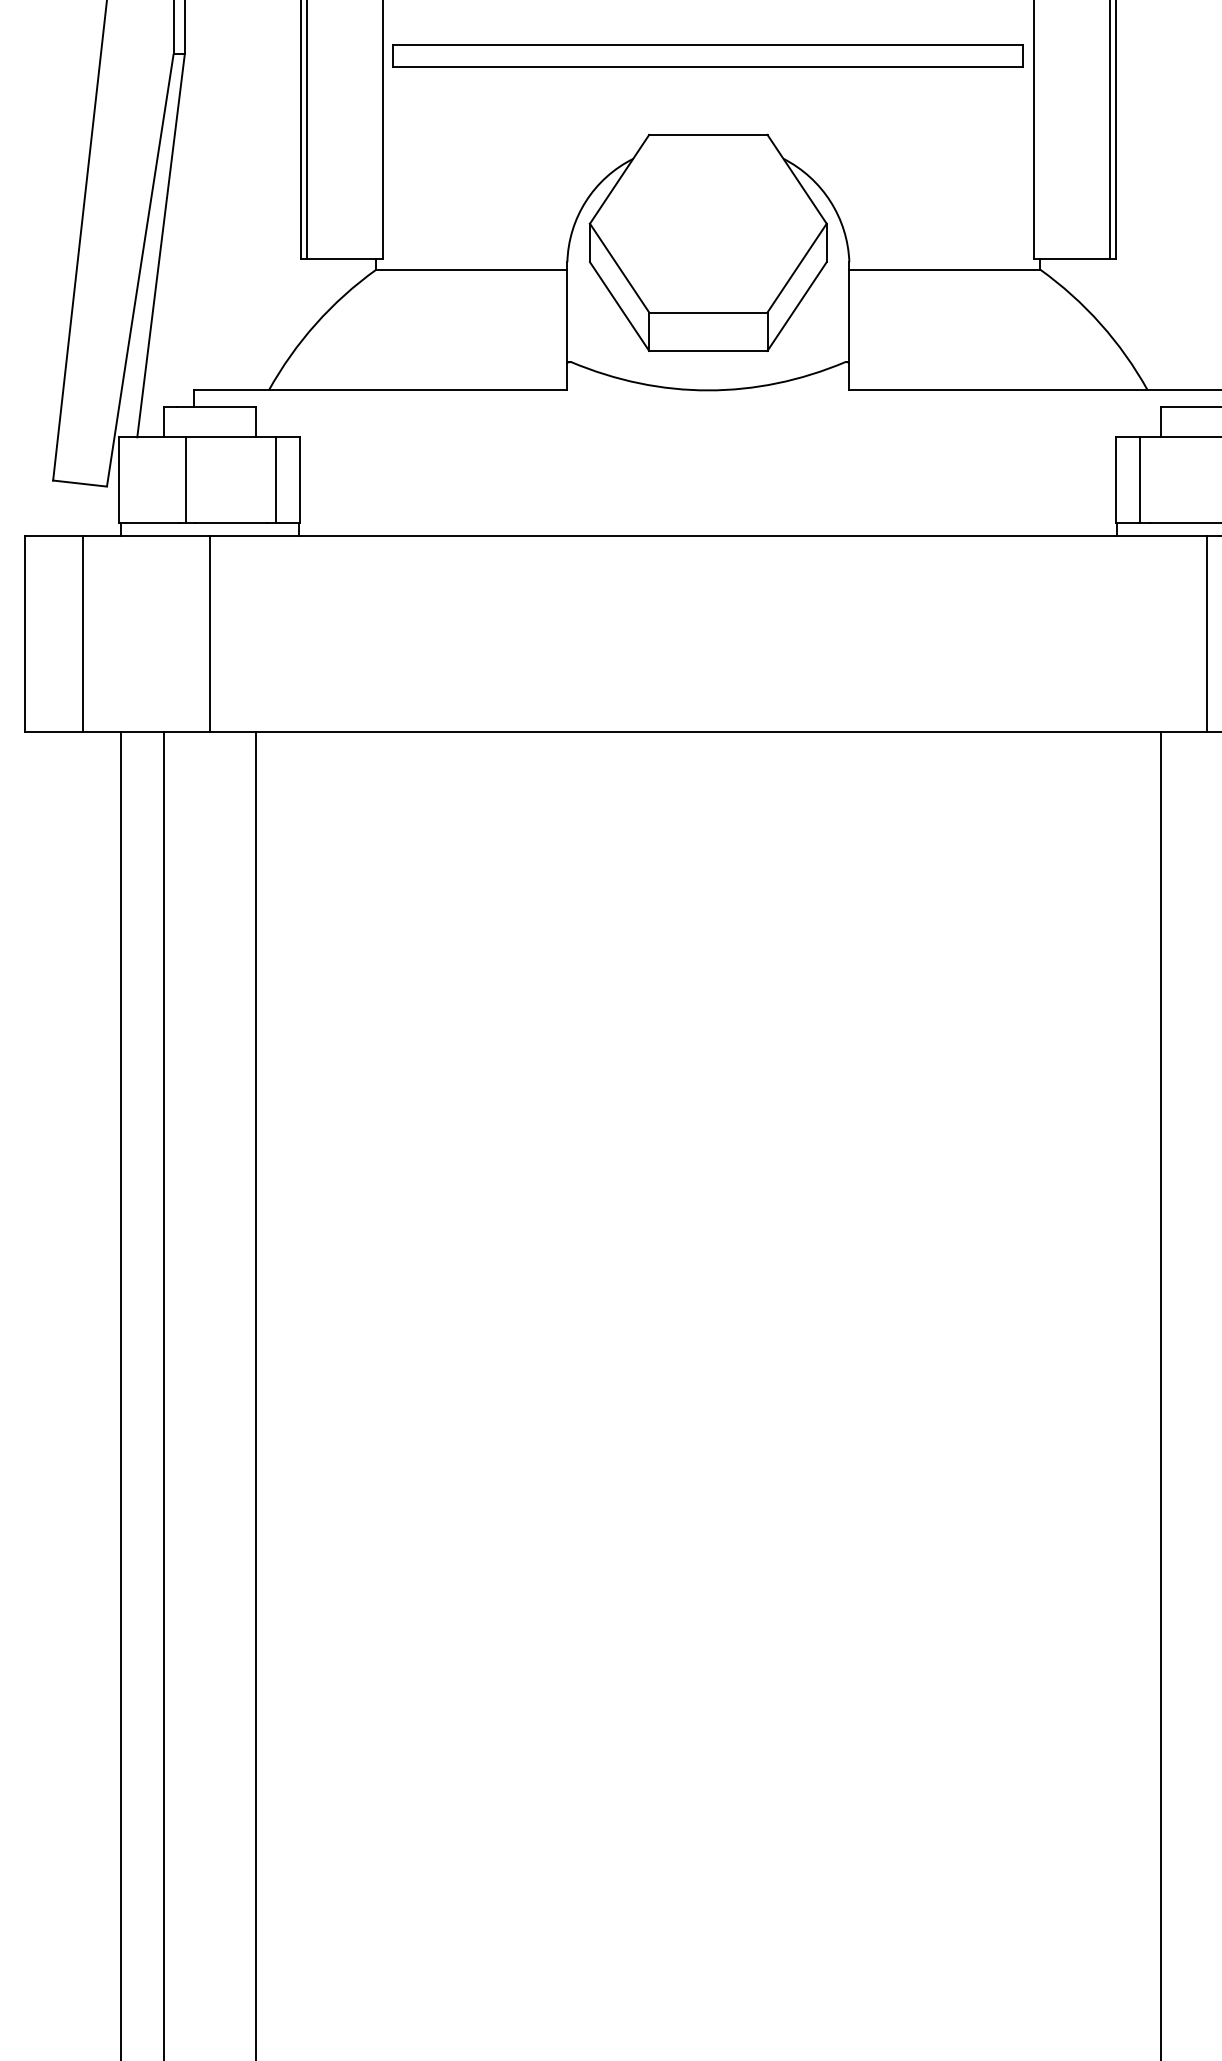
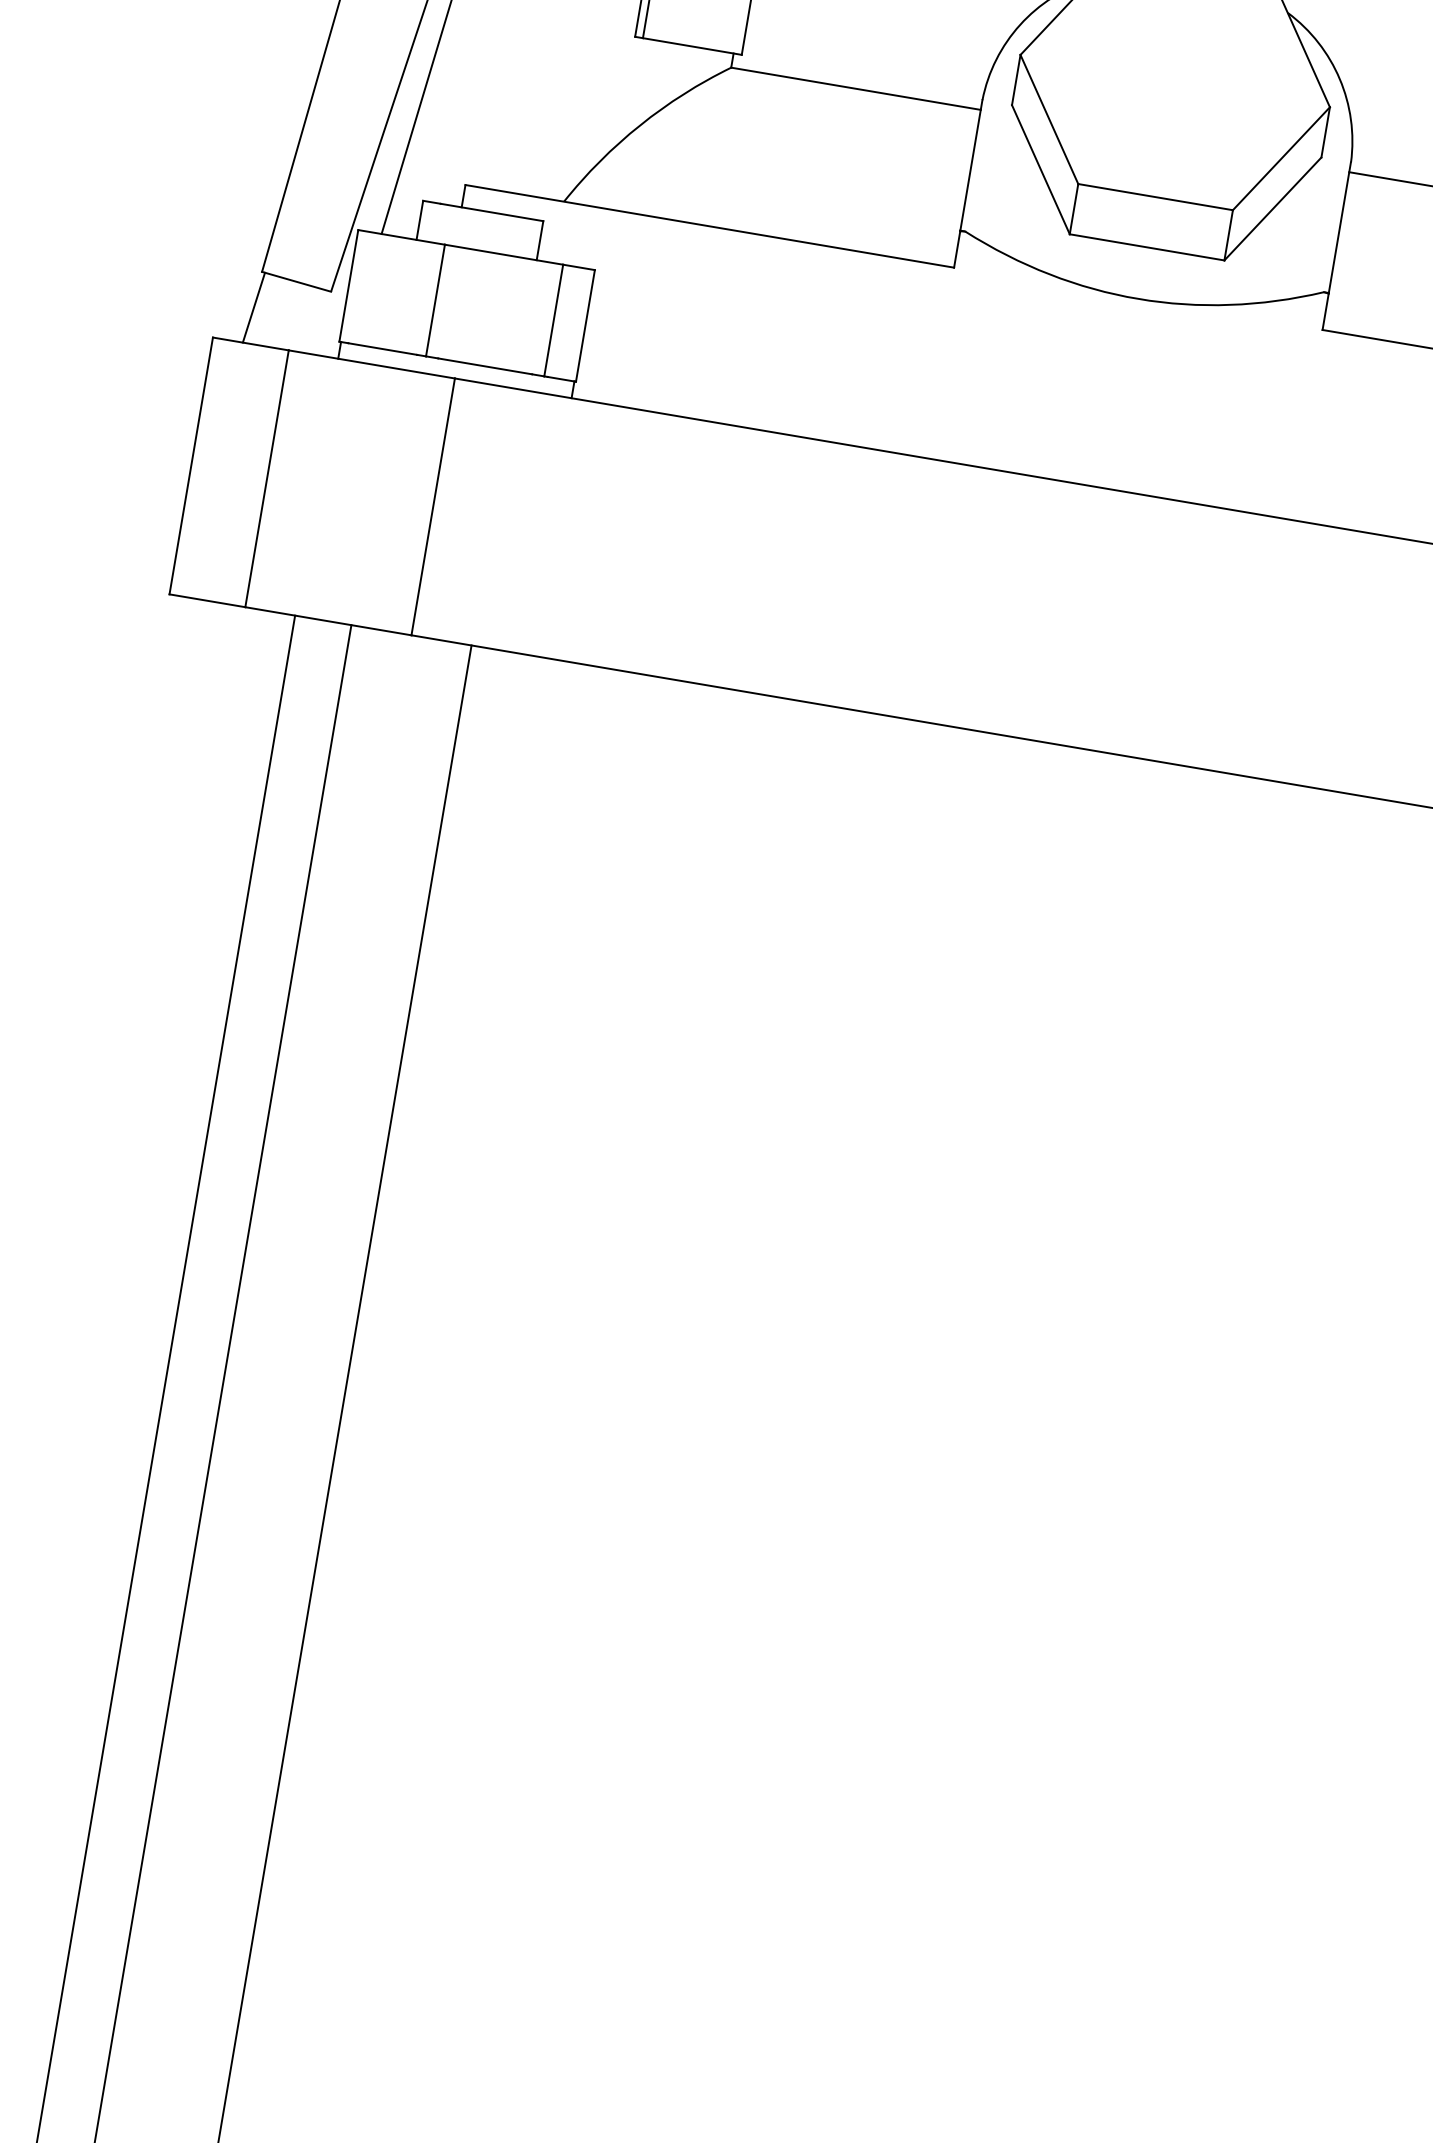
line: (51, 507) -> (253, 306), added

